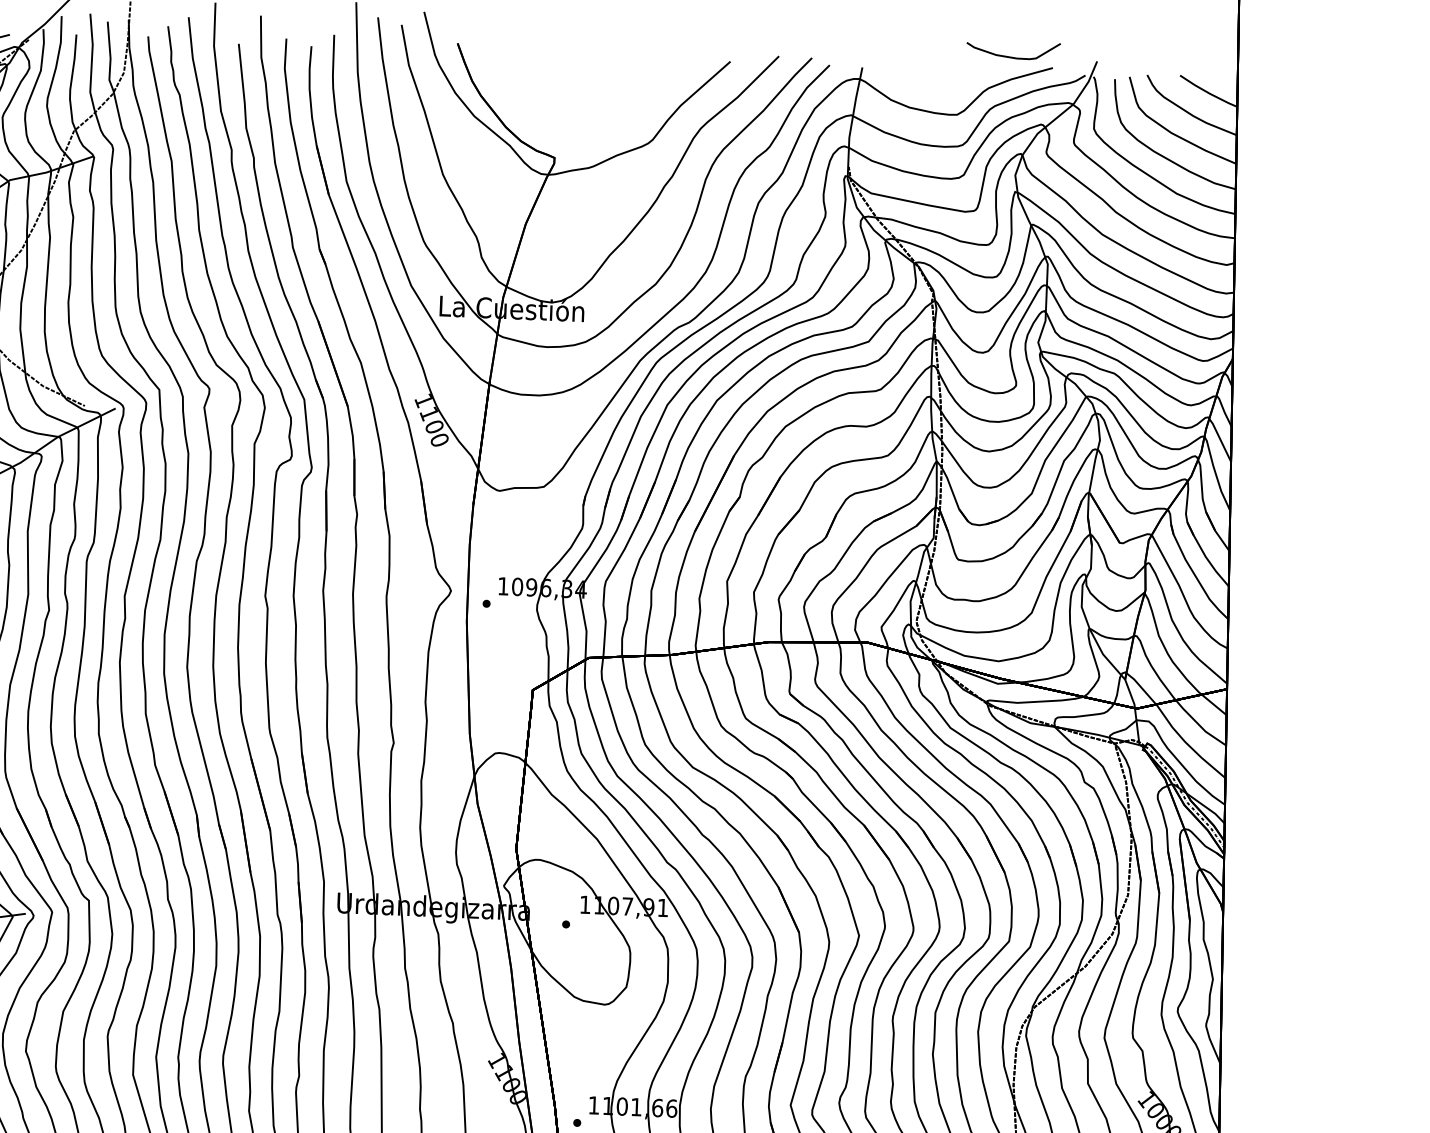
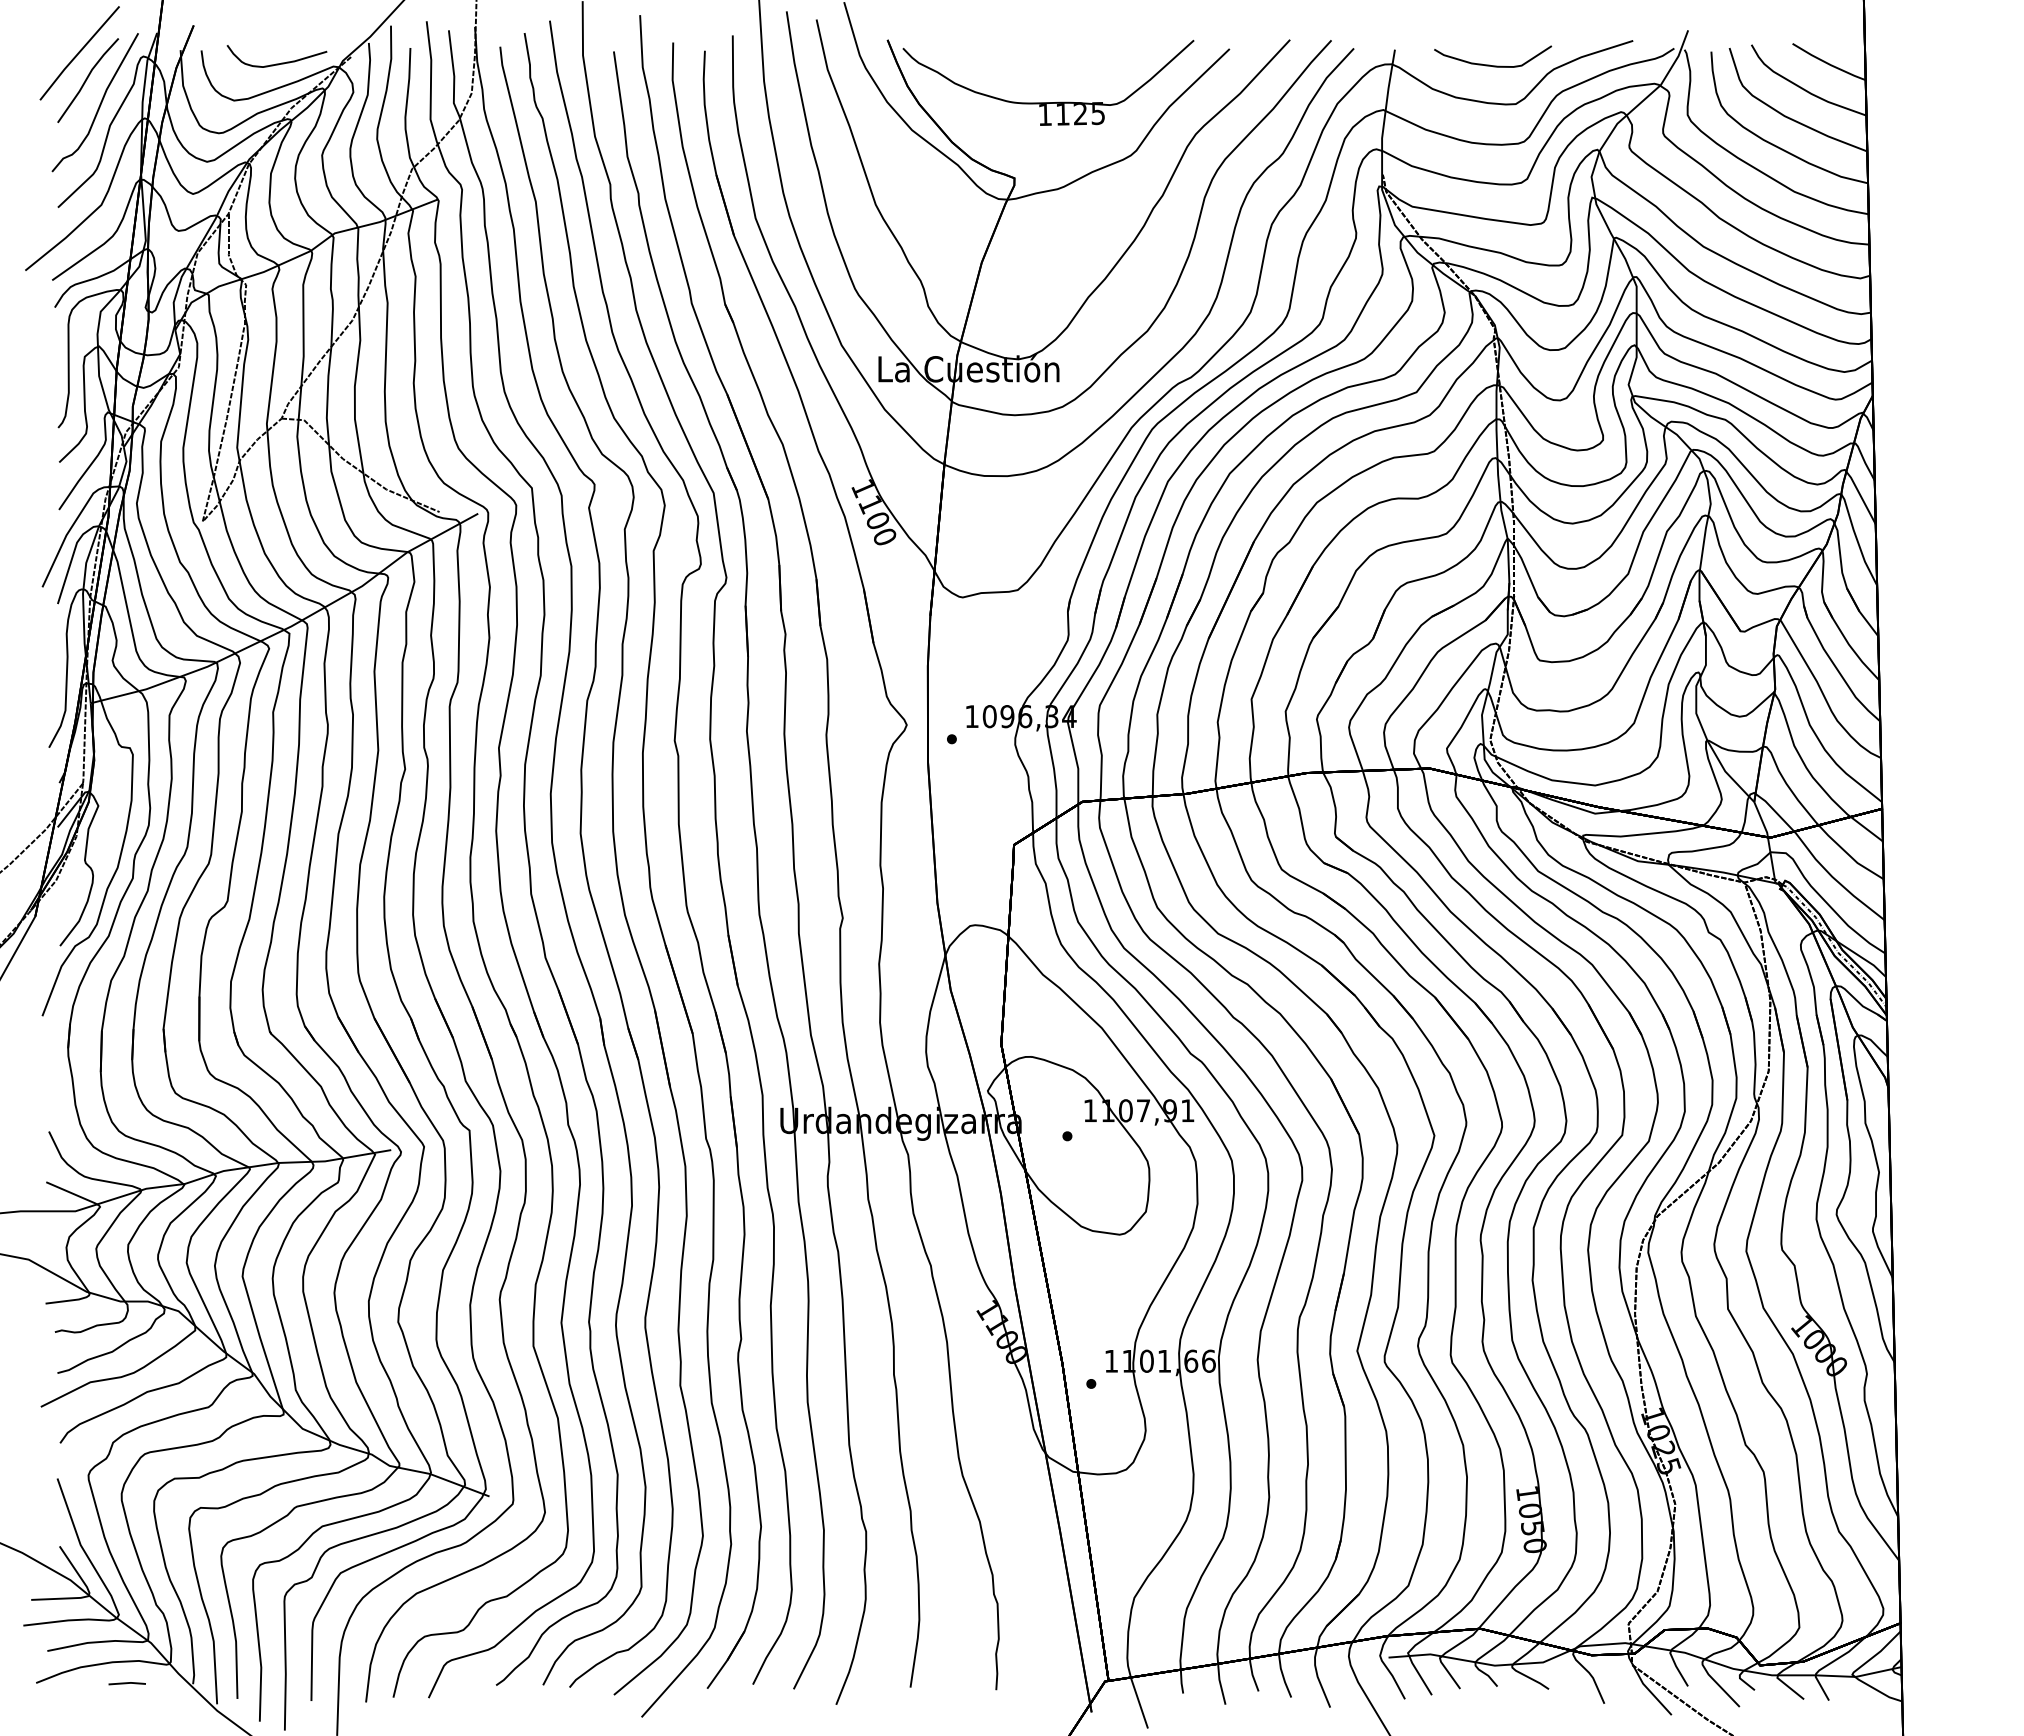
curve: (1010, 56) -> (1489, 64), moved
part: (584, 98) -> (1048, 102), added

